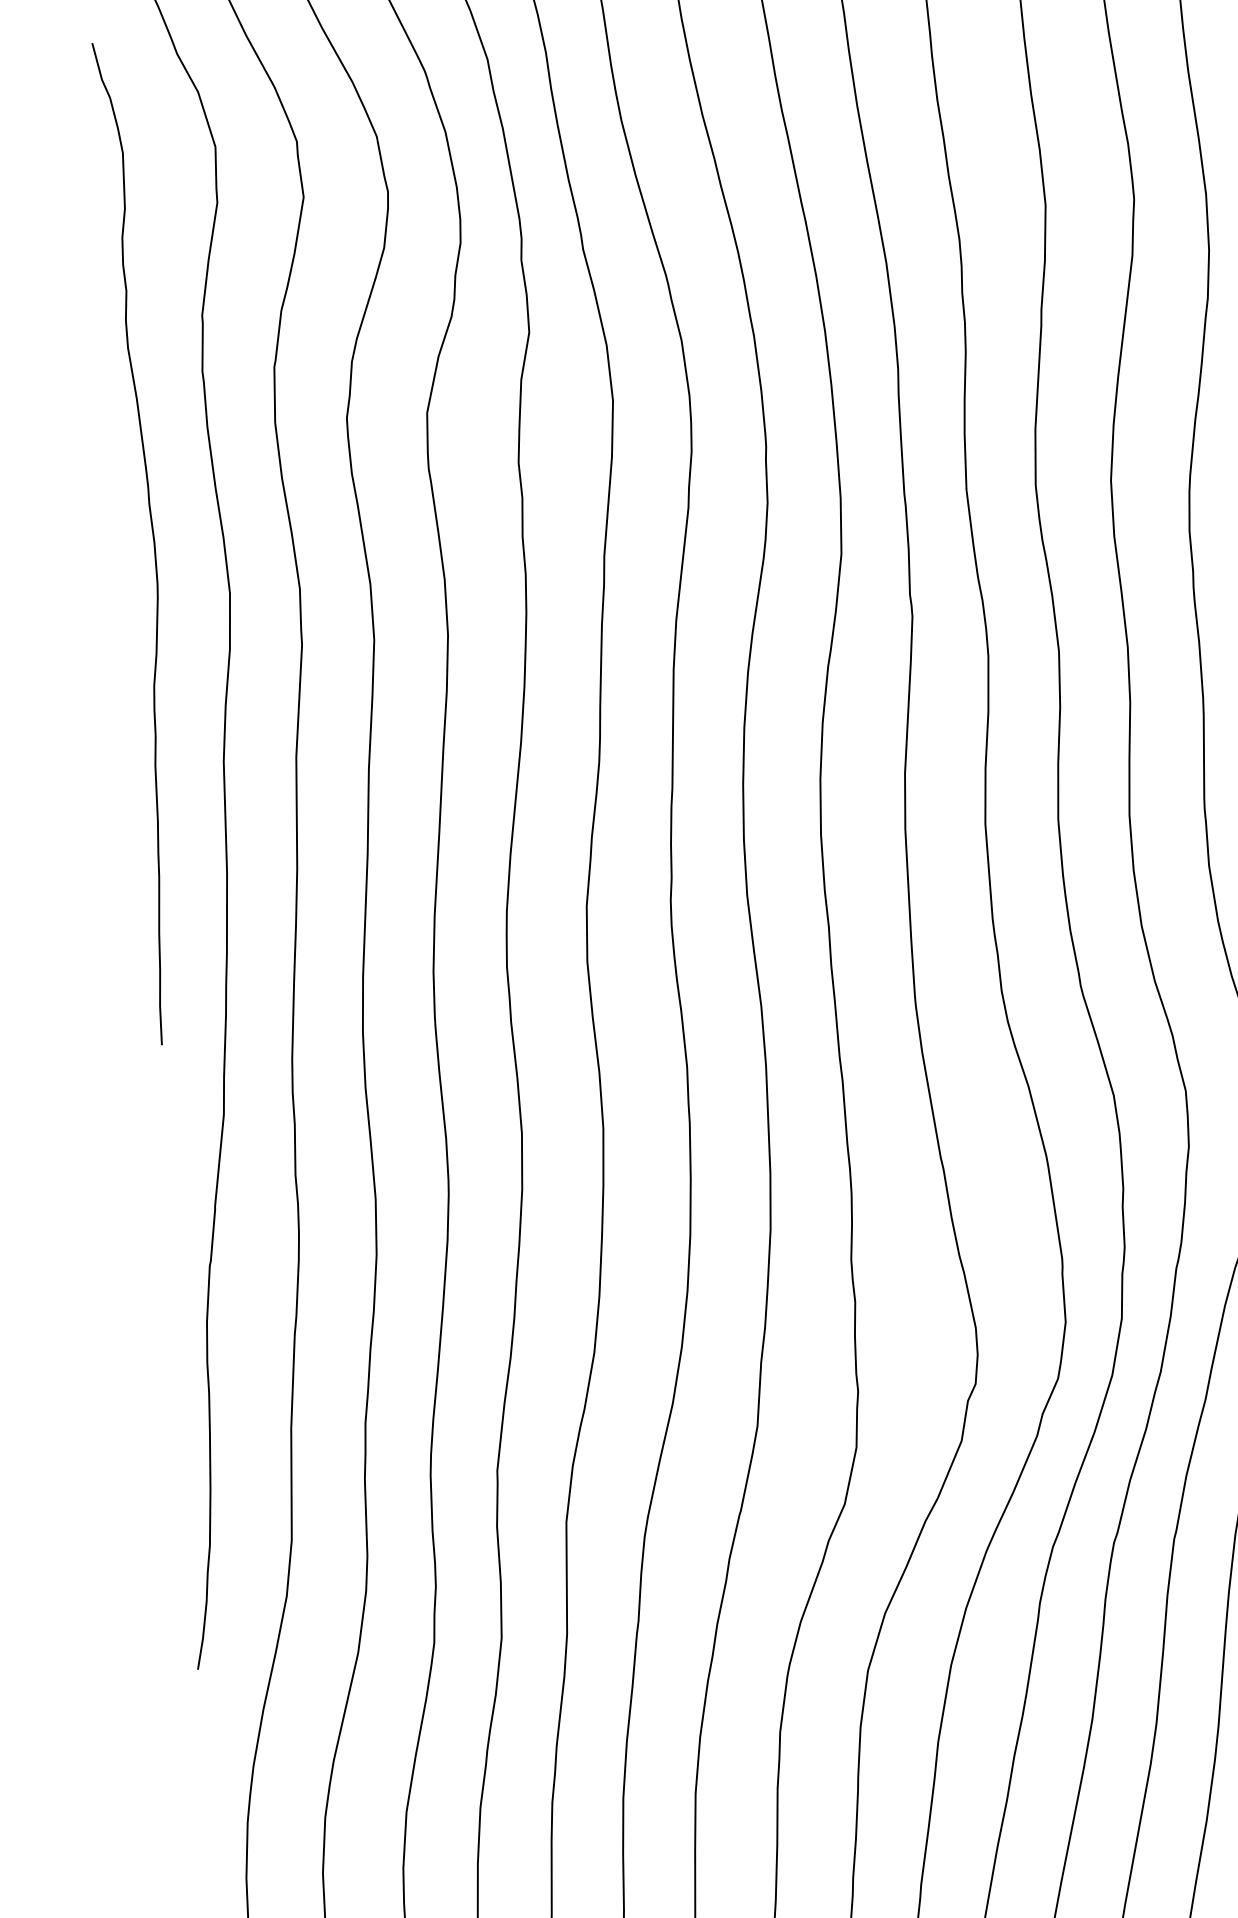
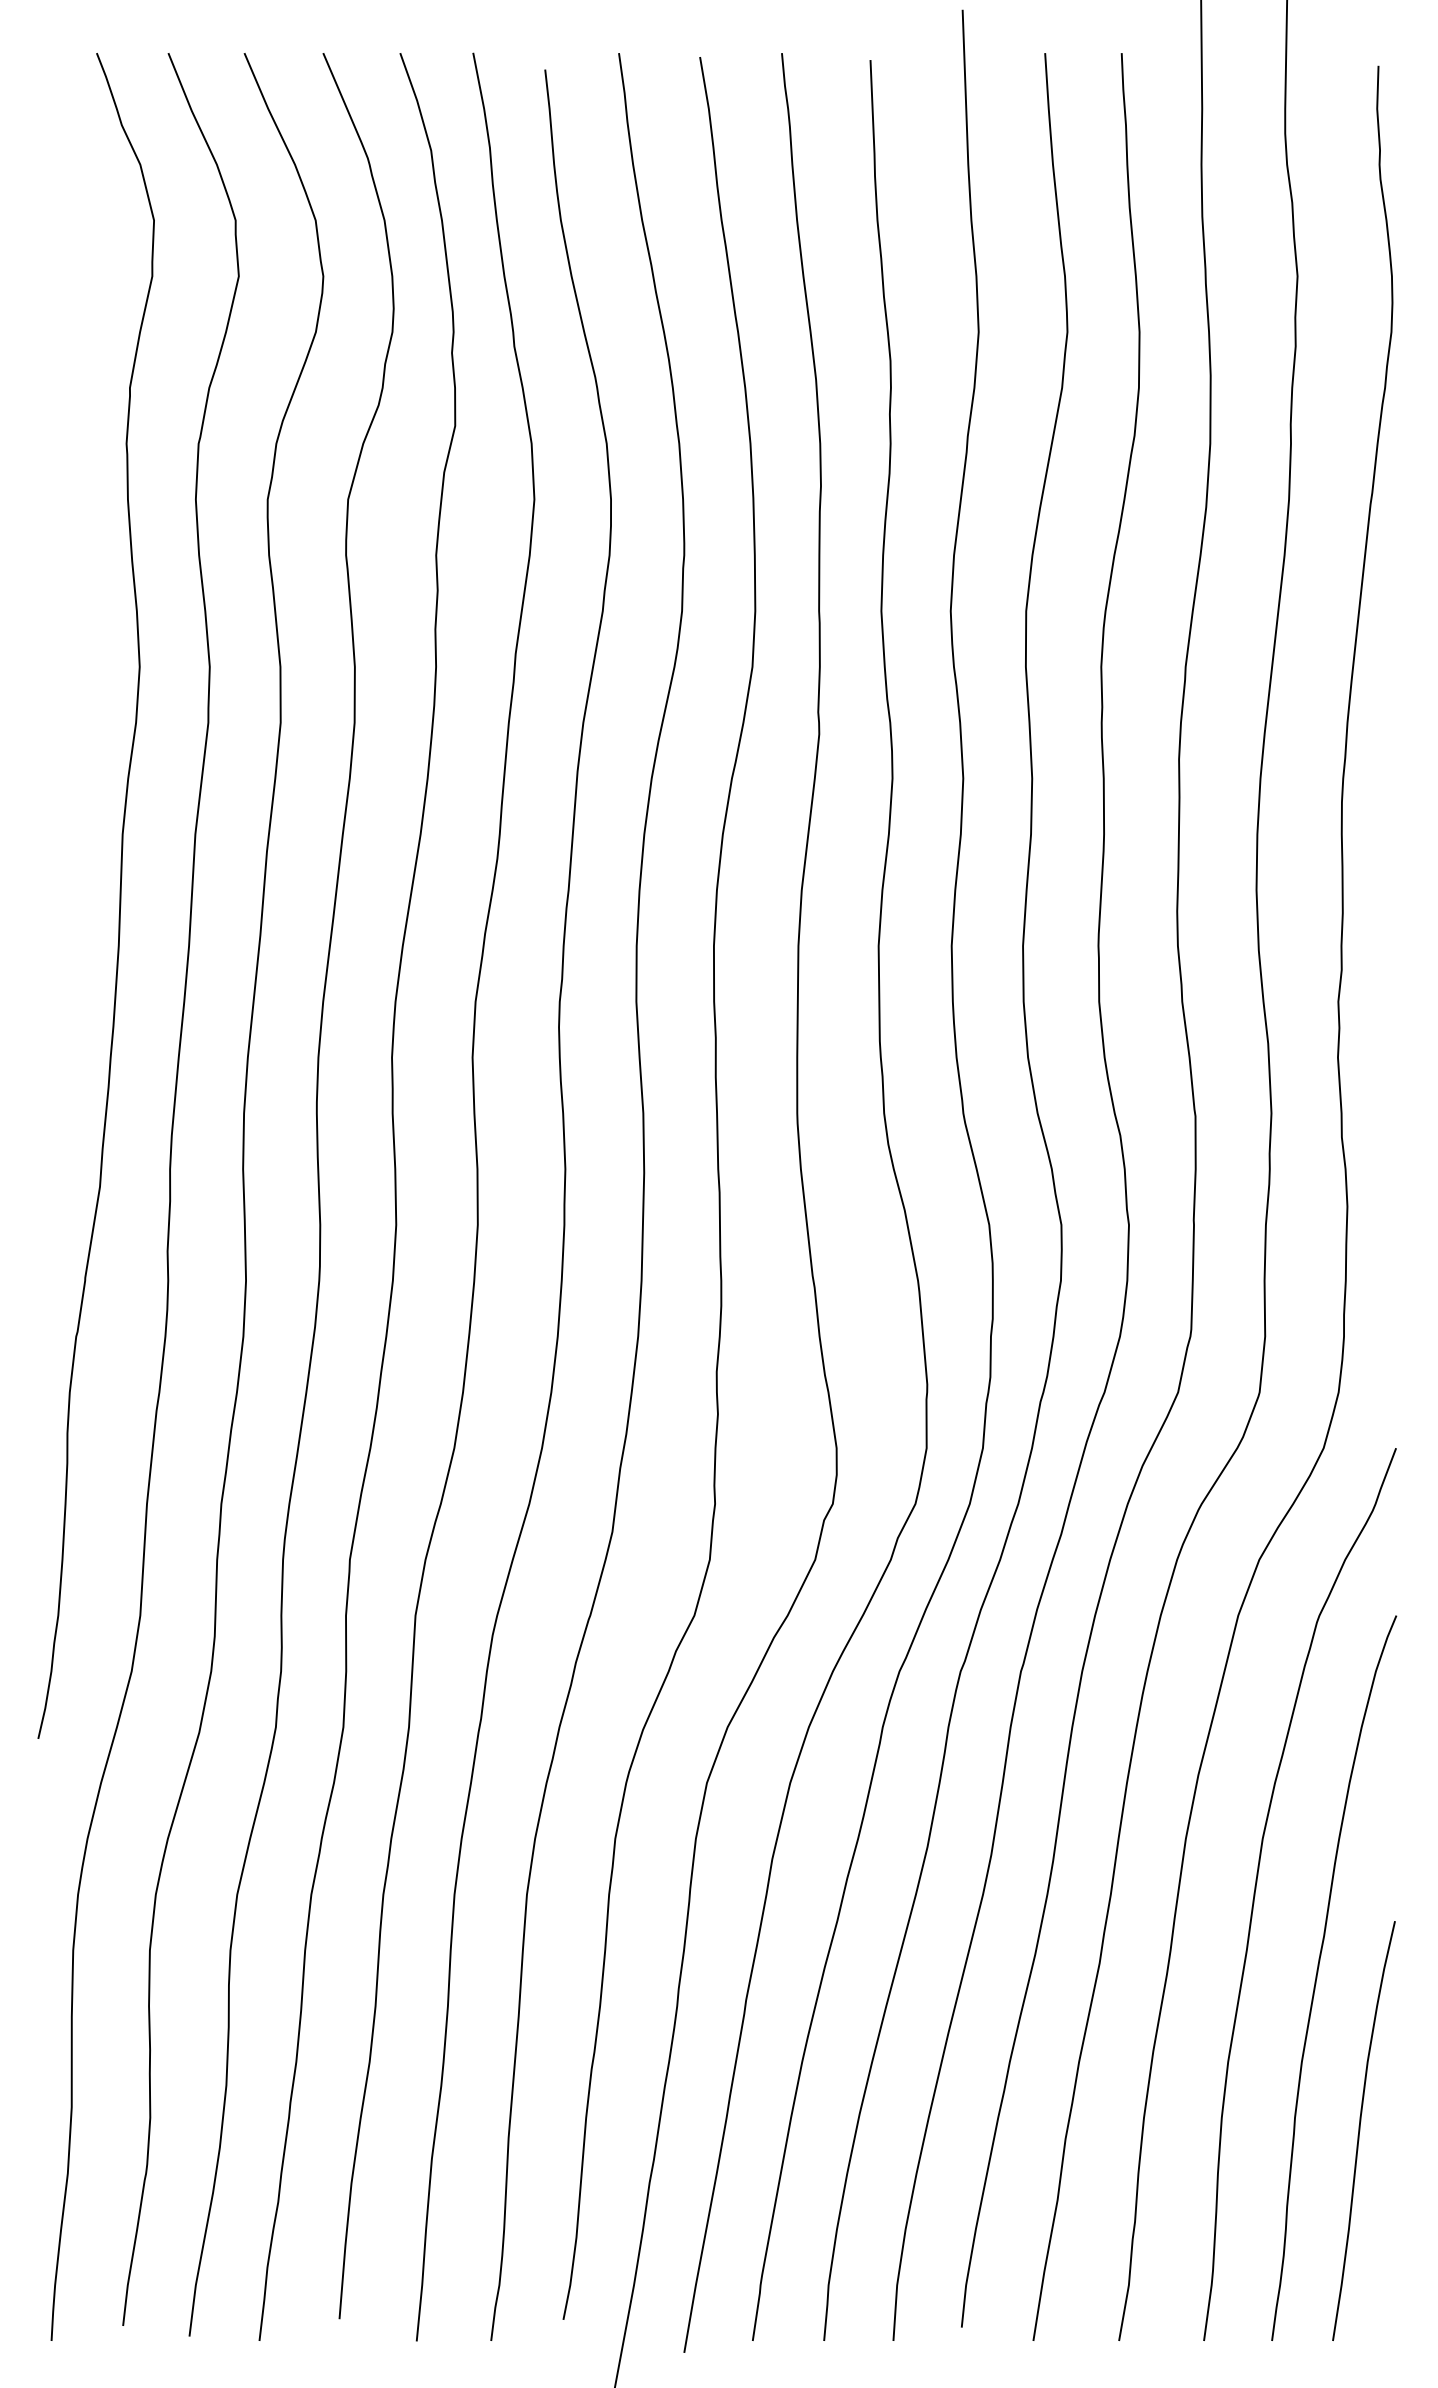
curve: (153, 541) -> (66, 610), removed

